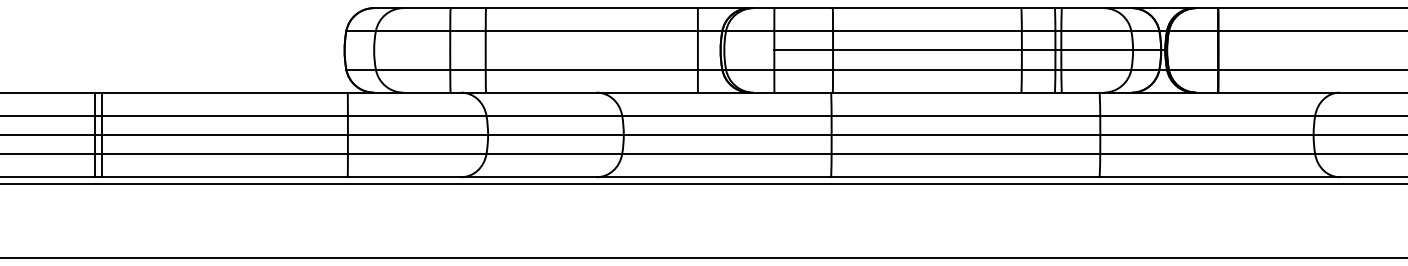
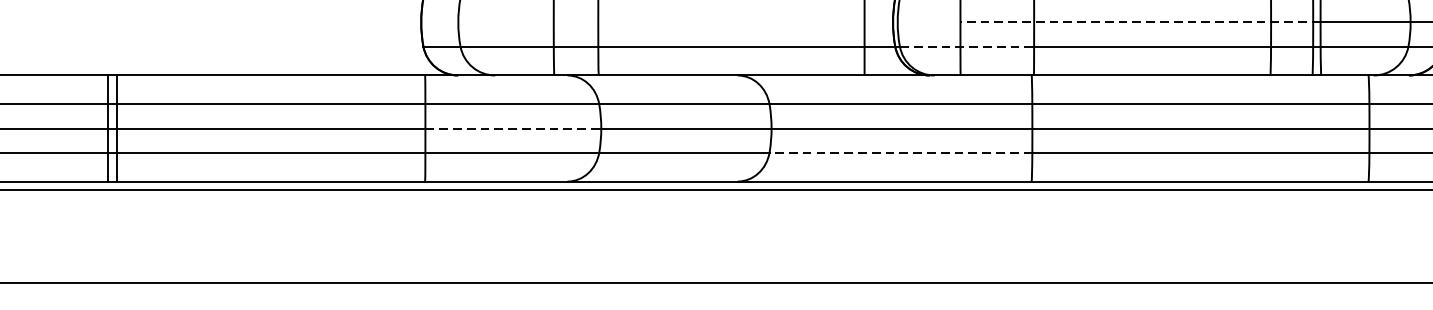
line: (917, 50) -> (1140, 22), solid -> dashed
line: (778, 69) -> (965, 46), solid -> dashed
line: (418, 134) -> (513, 127), solid -> dashed
line: (726, 154) -> (900, 153), solid -> dashed

